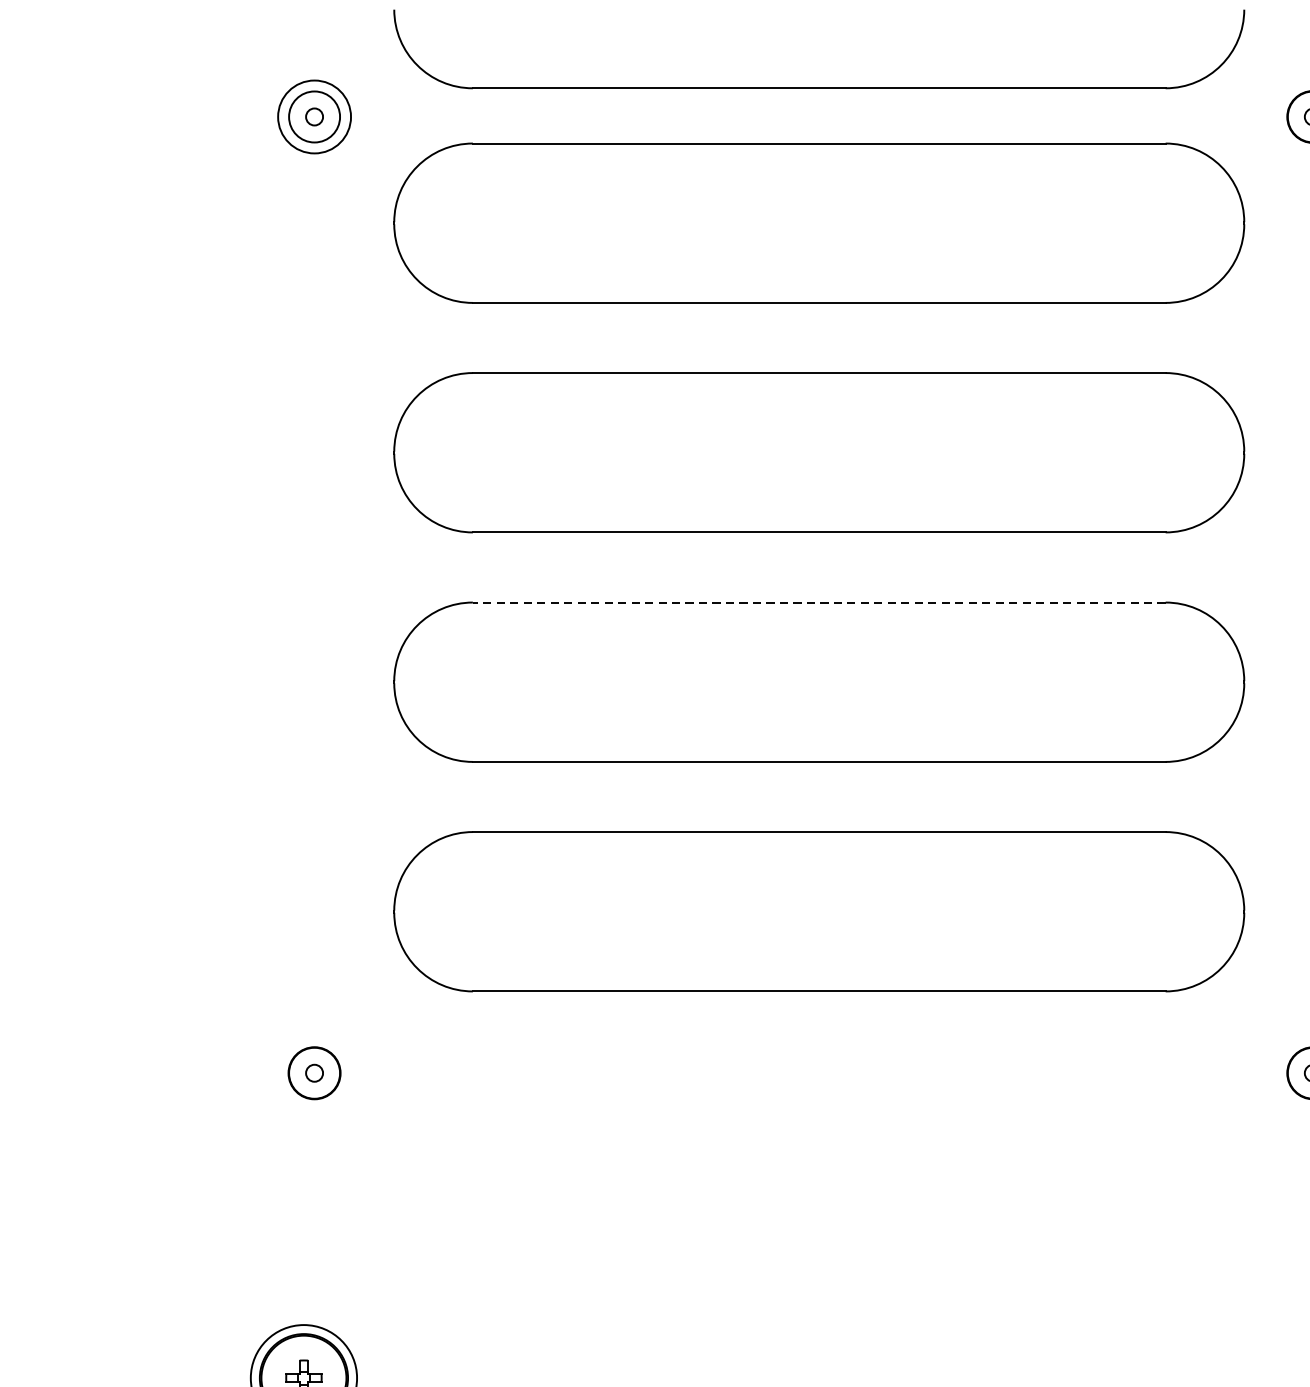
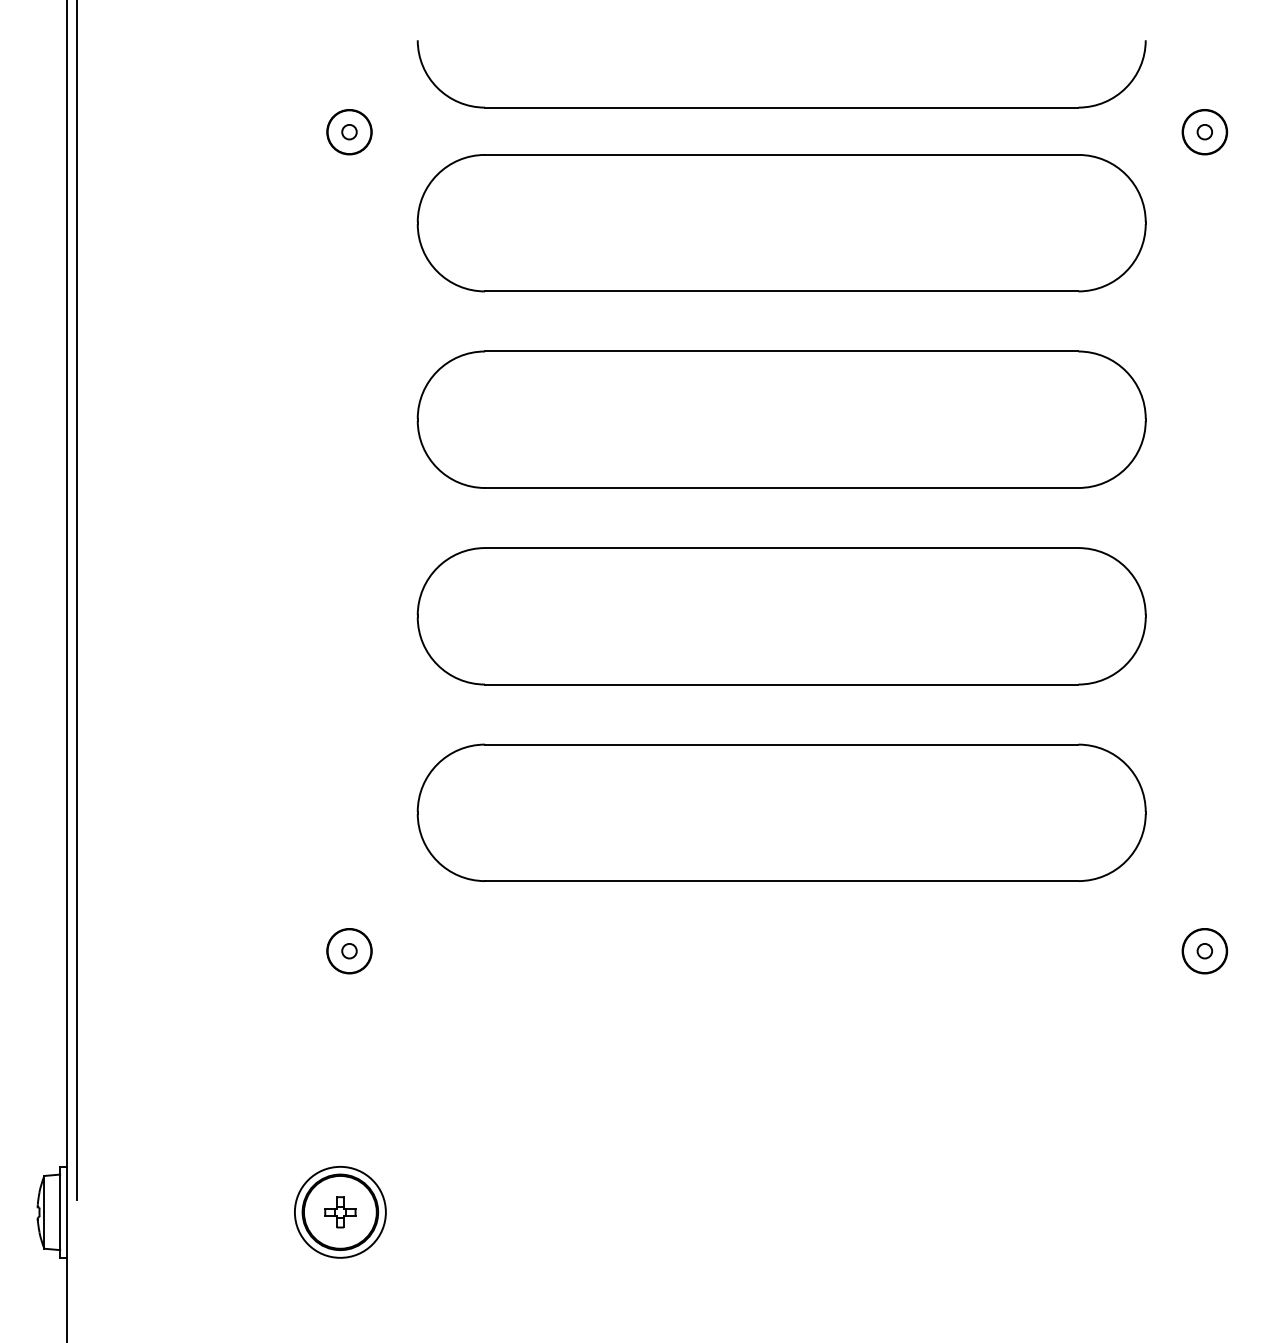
circle: (314, 116) -> (349, 131), size x0.71
line: (818, 603) -> (781, 548), dashed -> solid

